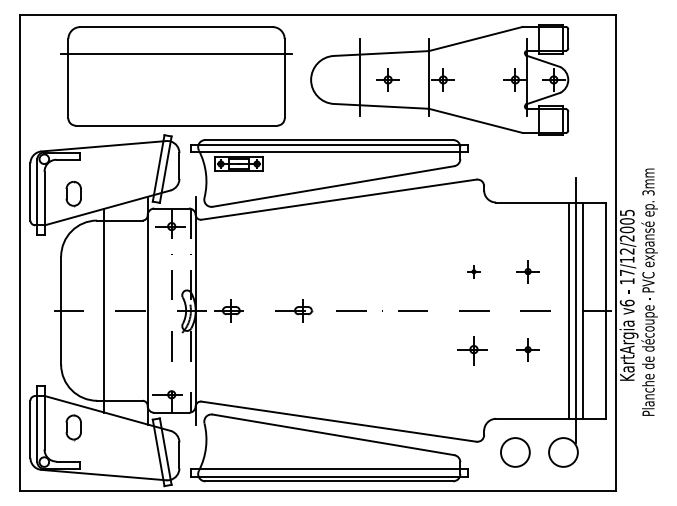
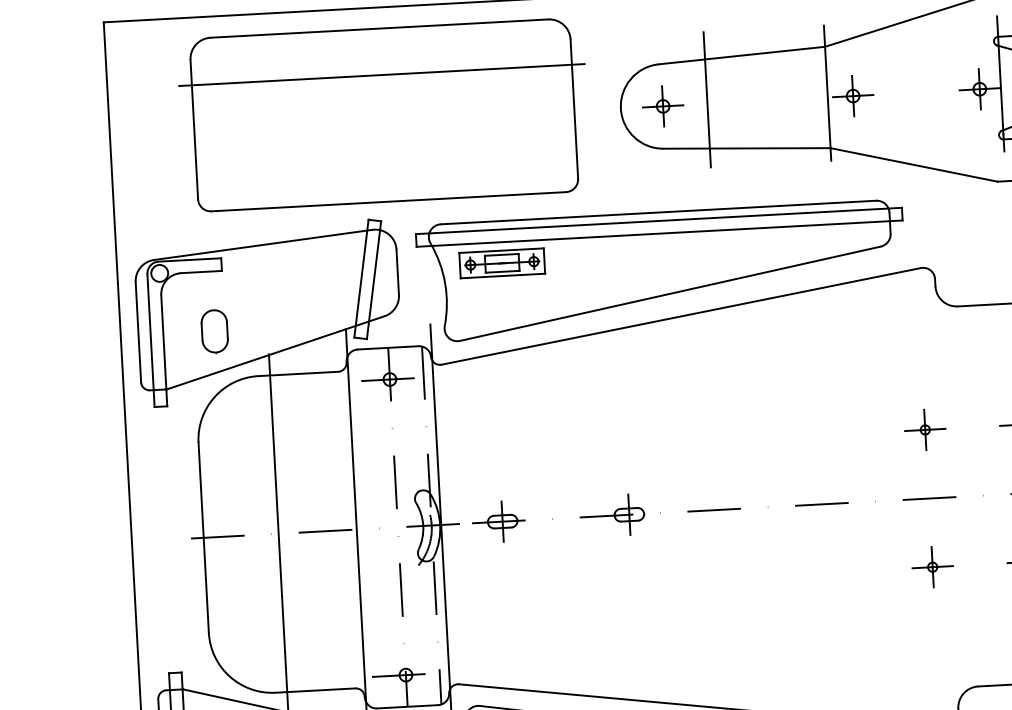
part: (387, 79) -> (661, 105), moved
part: (473, 271) -> (924, 429), size x1.67
part: (473, 349) -> (931, 566), size x0.71

